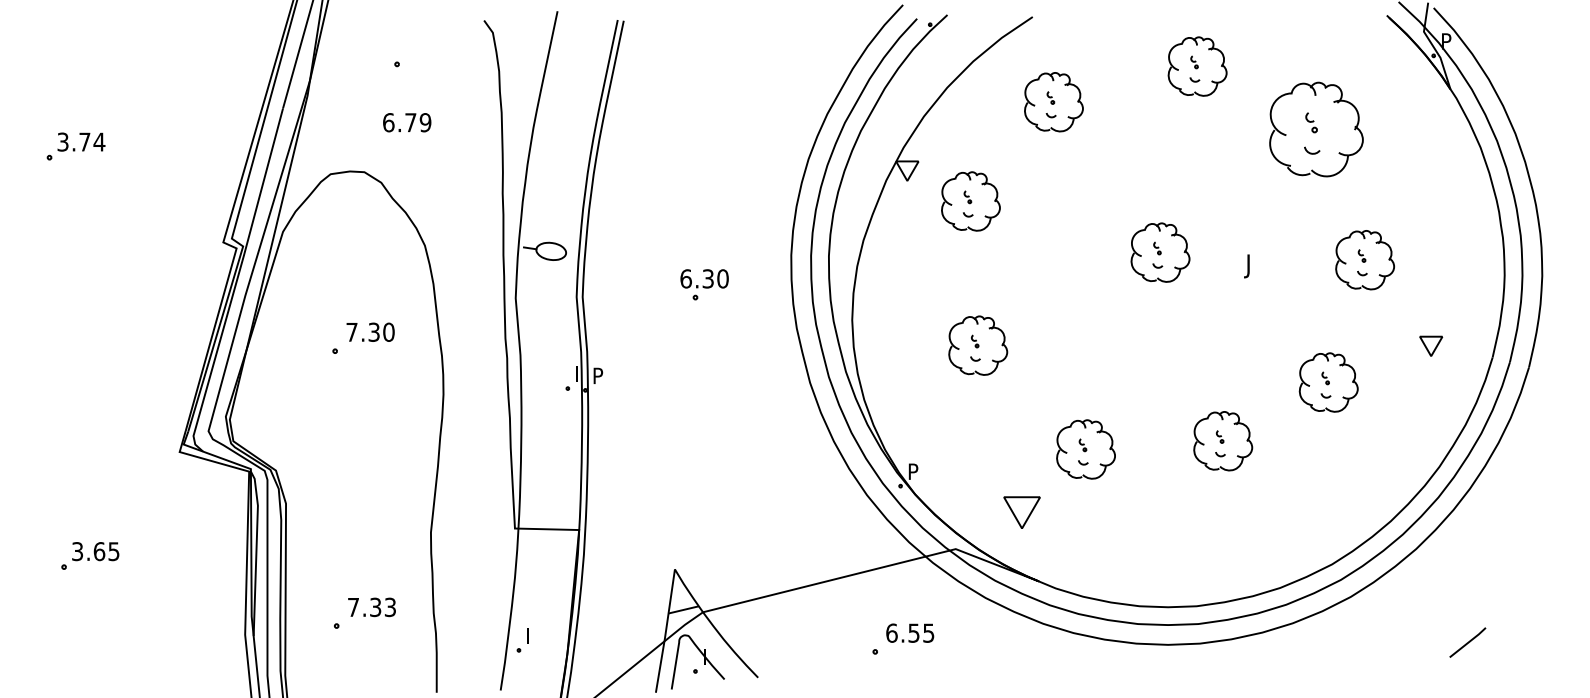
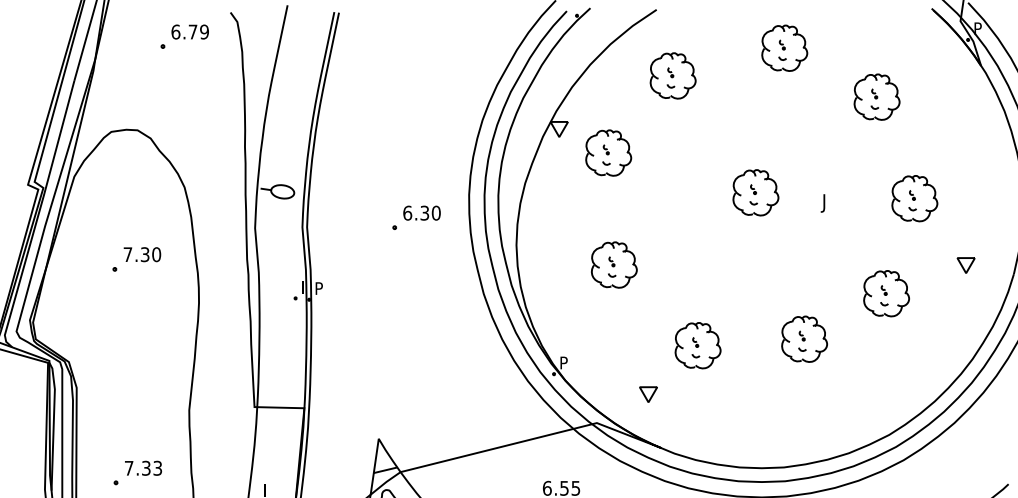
text: (407, 122) -> (190, 31), moved
part: (1316, 129) -> (877, 97), size x0.62
text: (704, 278) -> (421, 212), moved
part: (1022, 512) -> (648, 394), size x0.62

